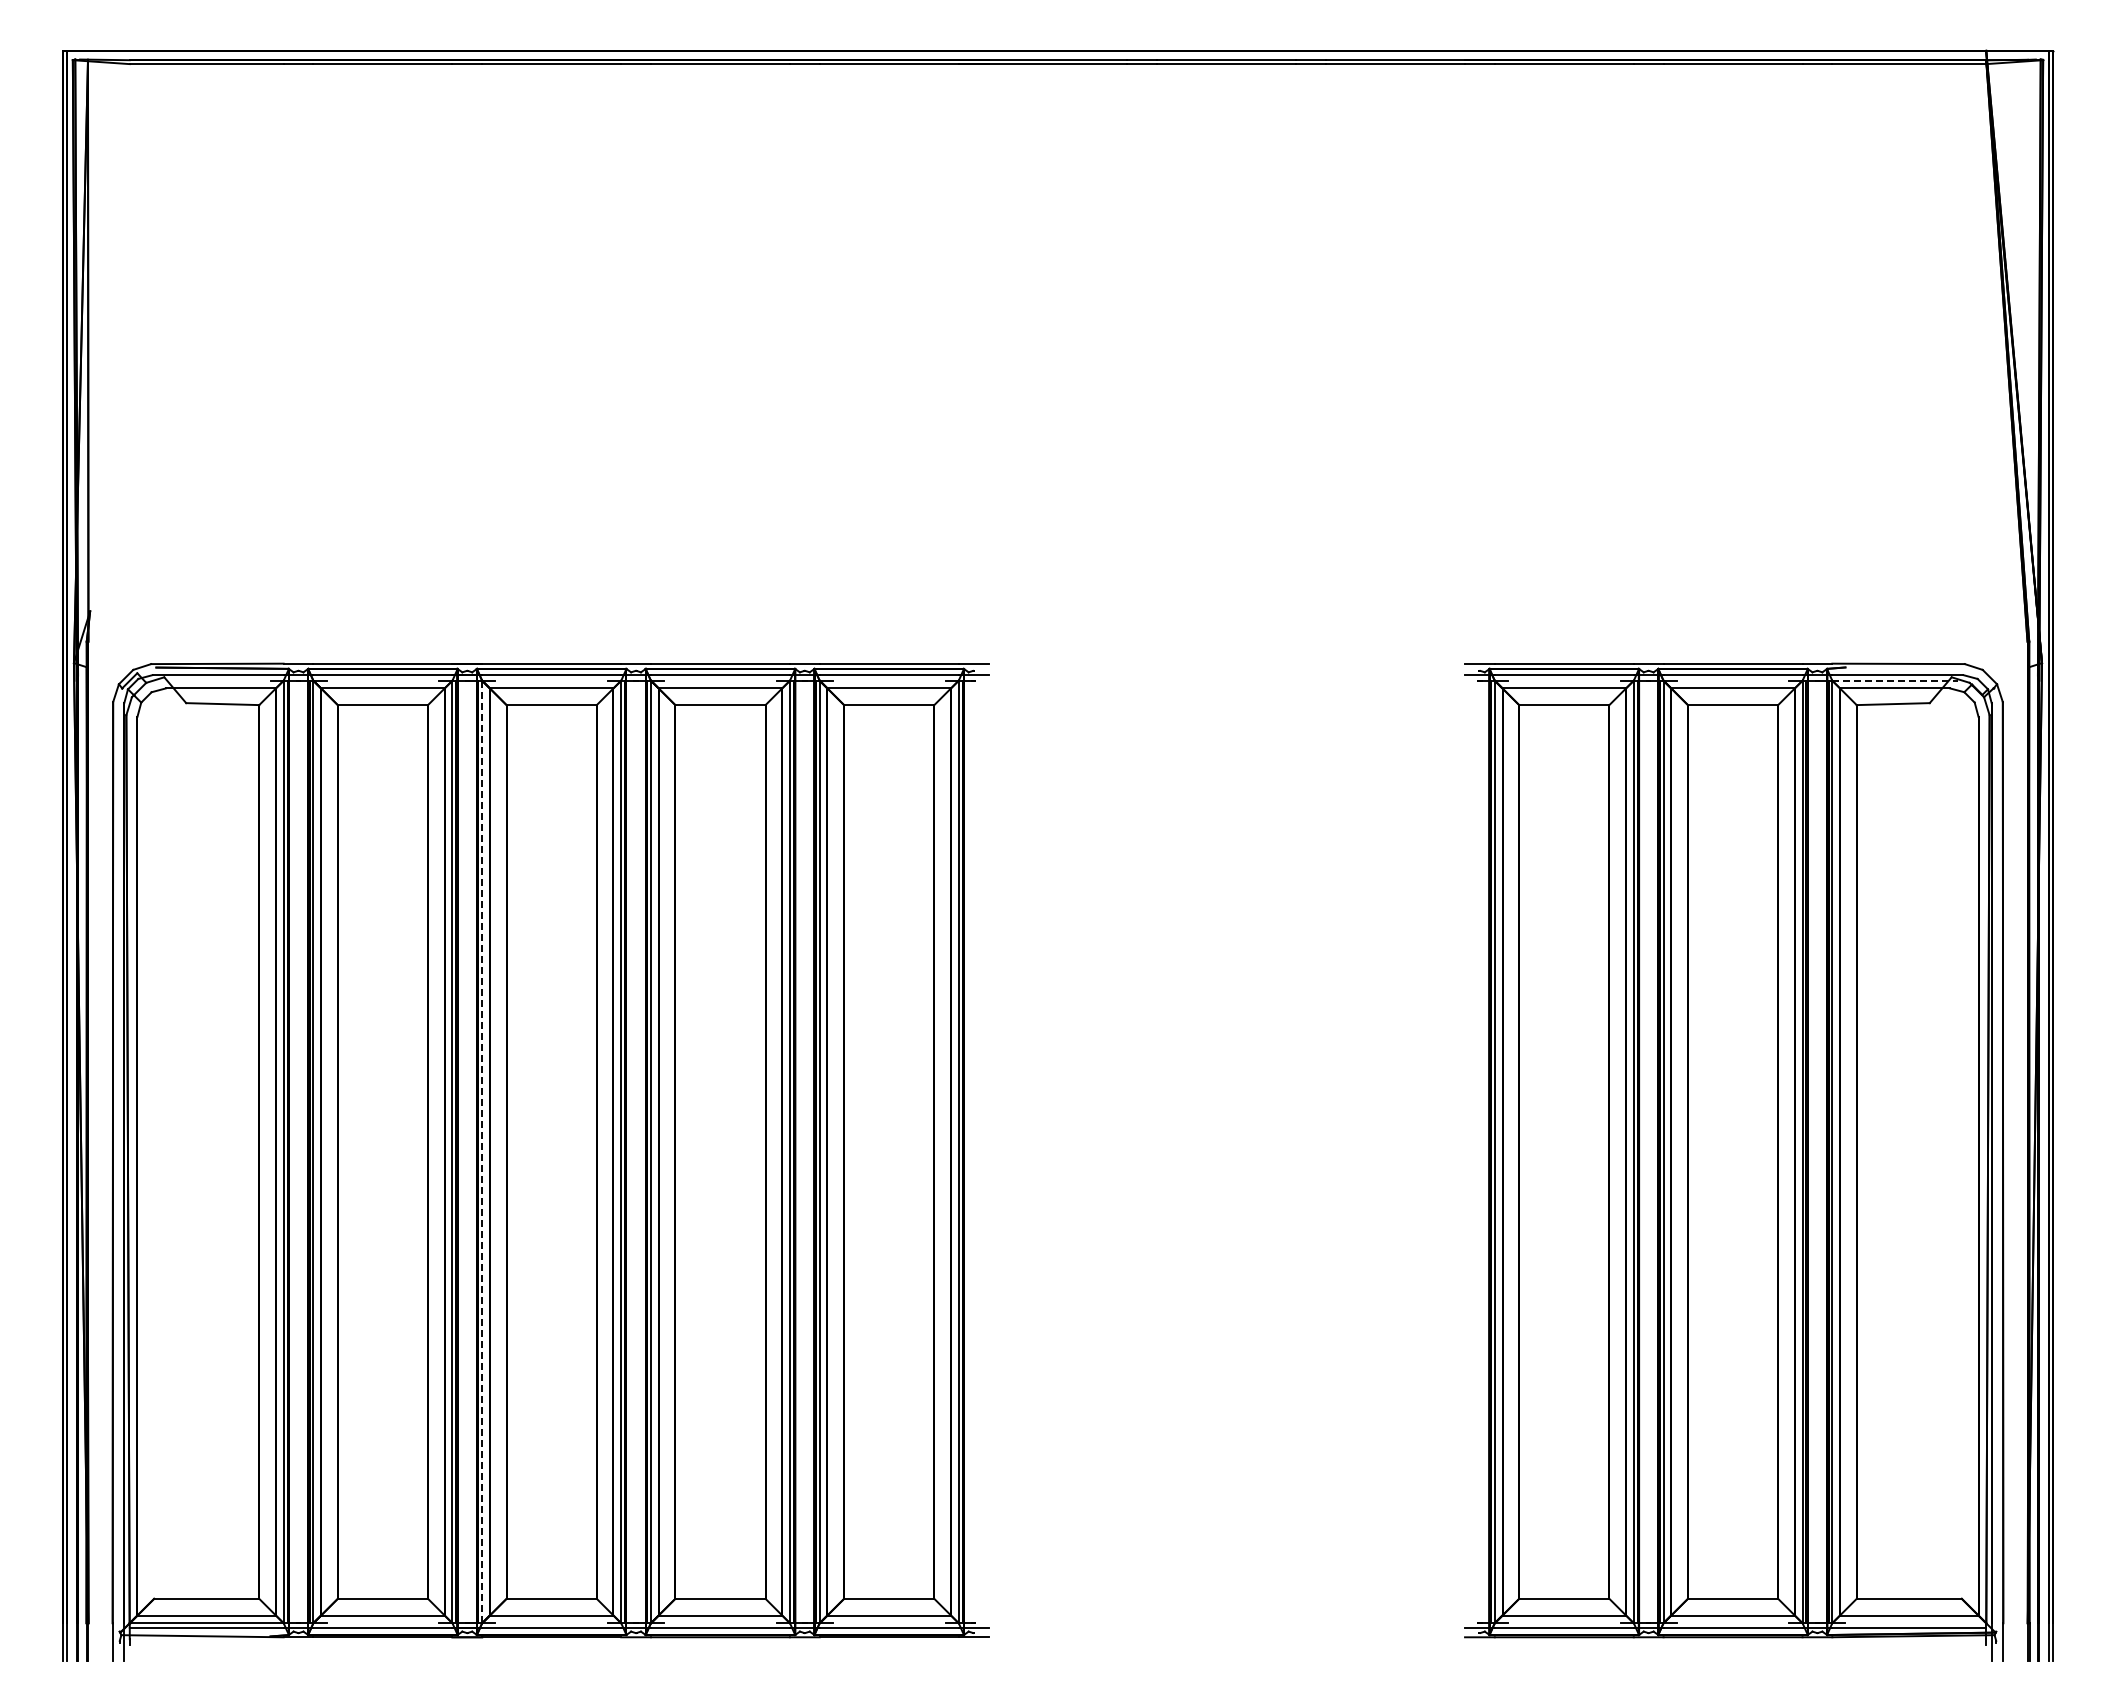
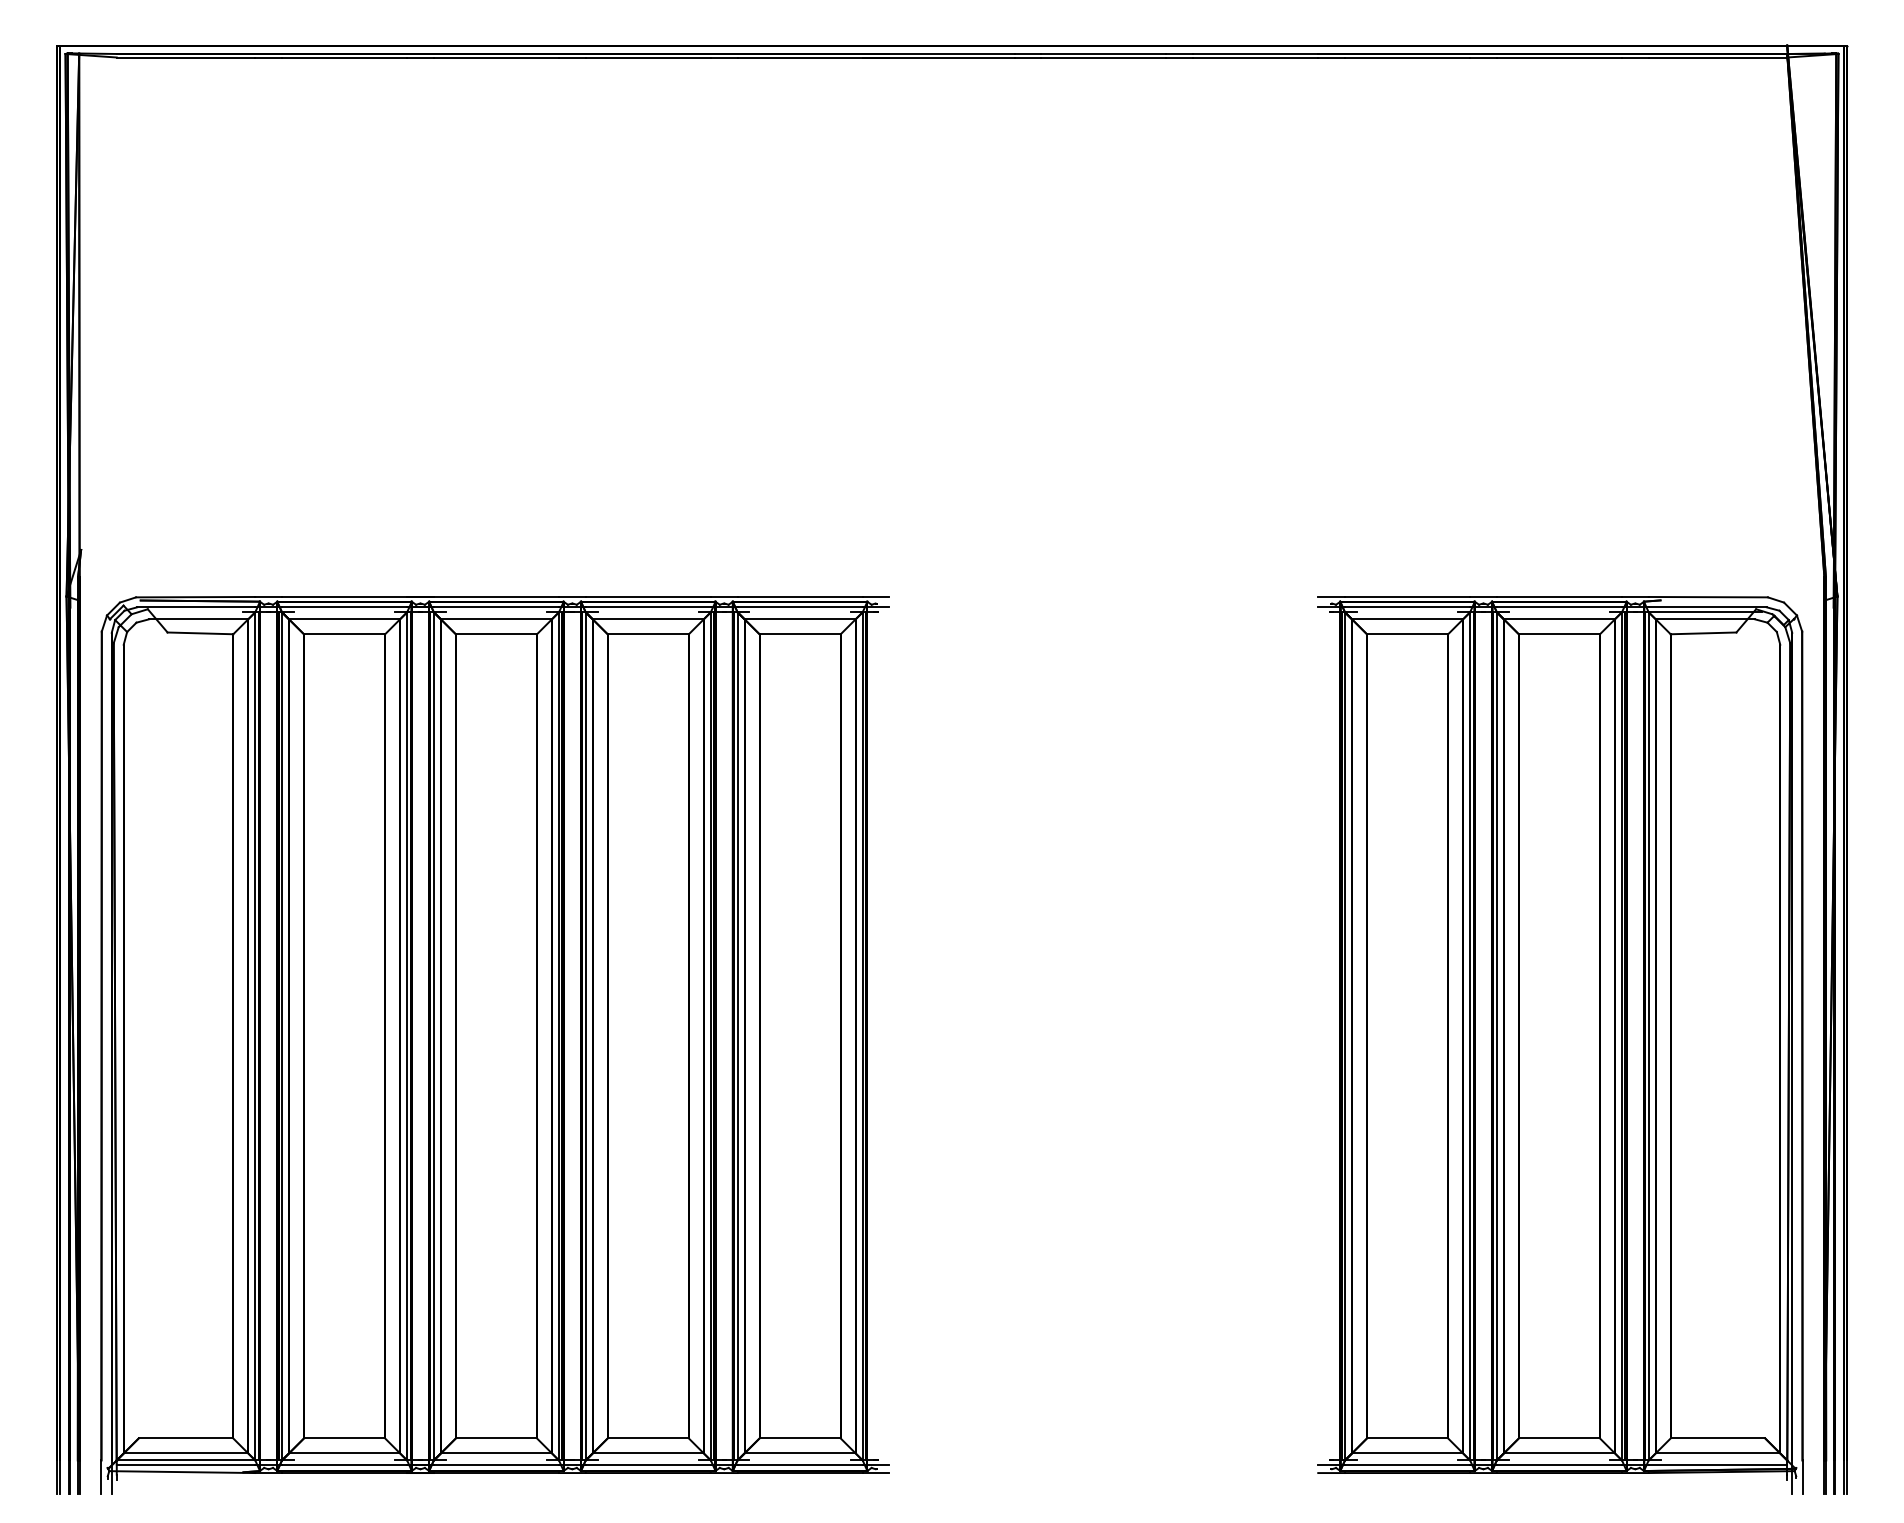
line: (1895, 680) -> (1705, 612), dashed -> solid
line: (482, 1152) -> (434, 1036), dashed -> solid

